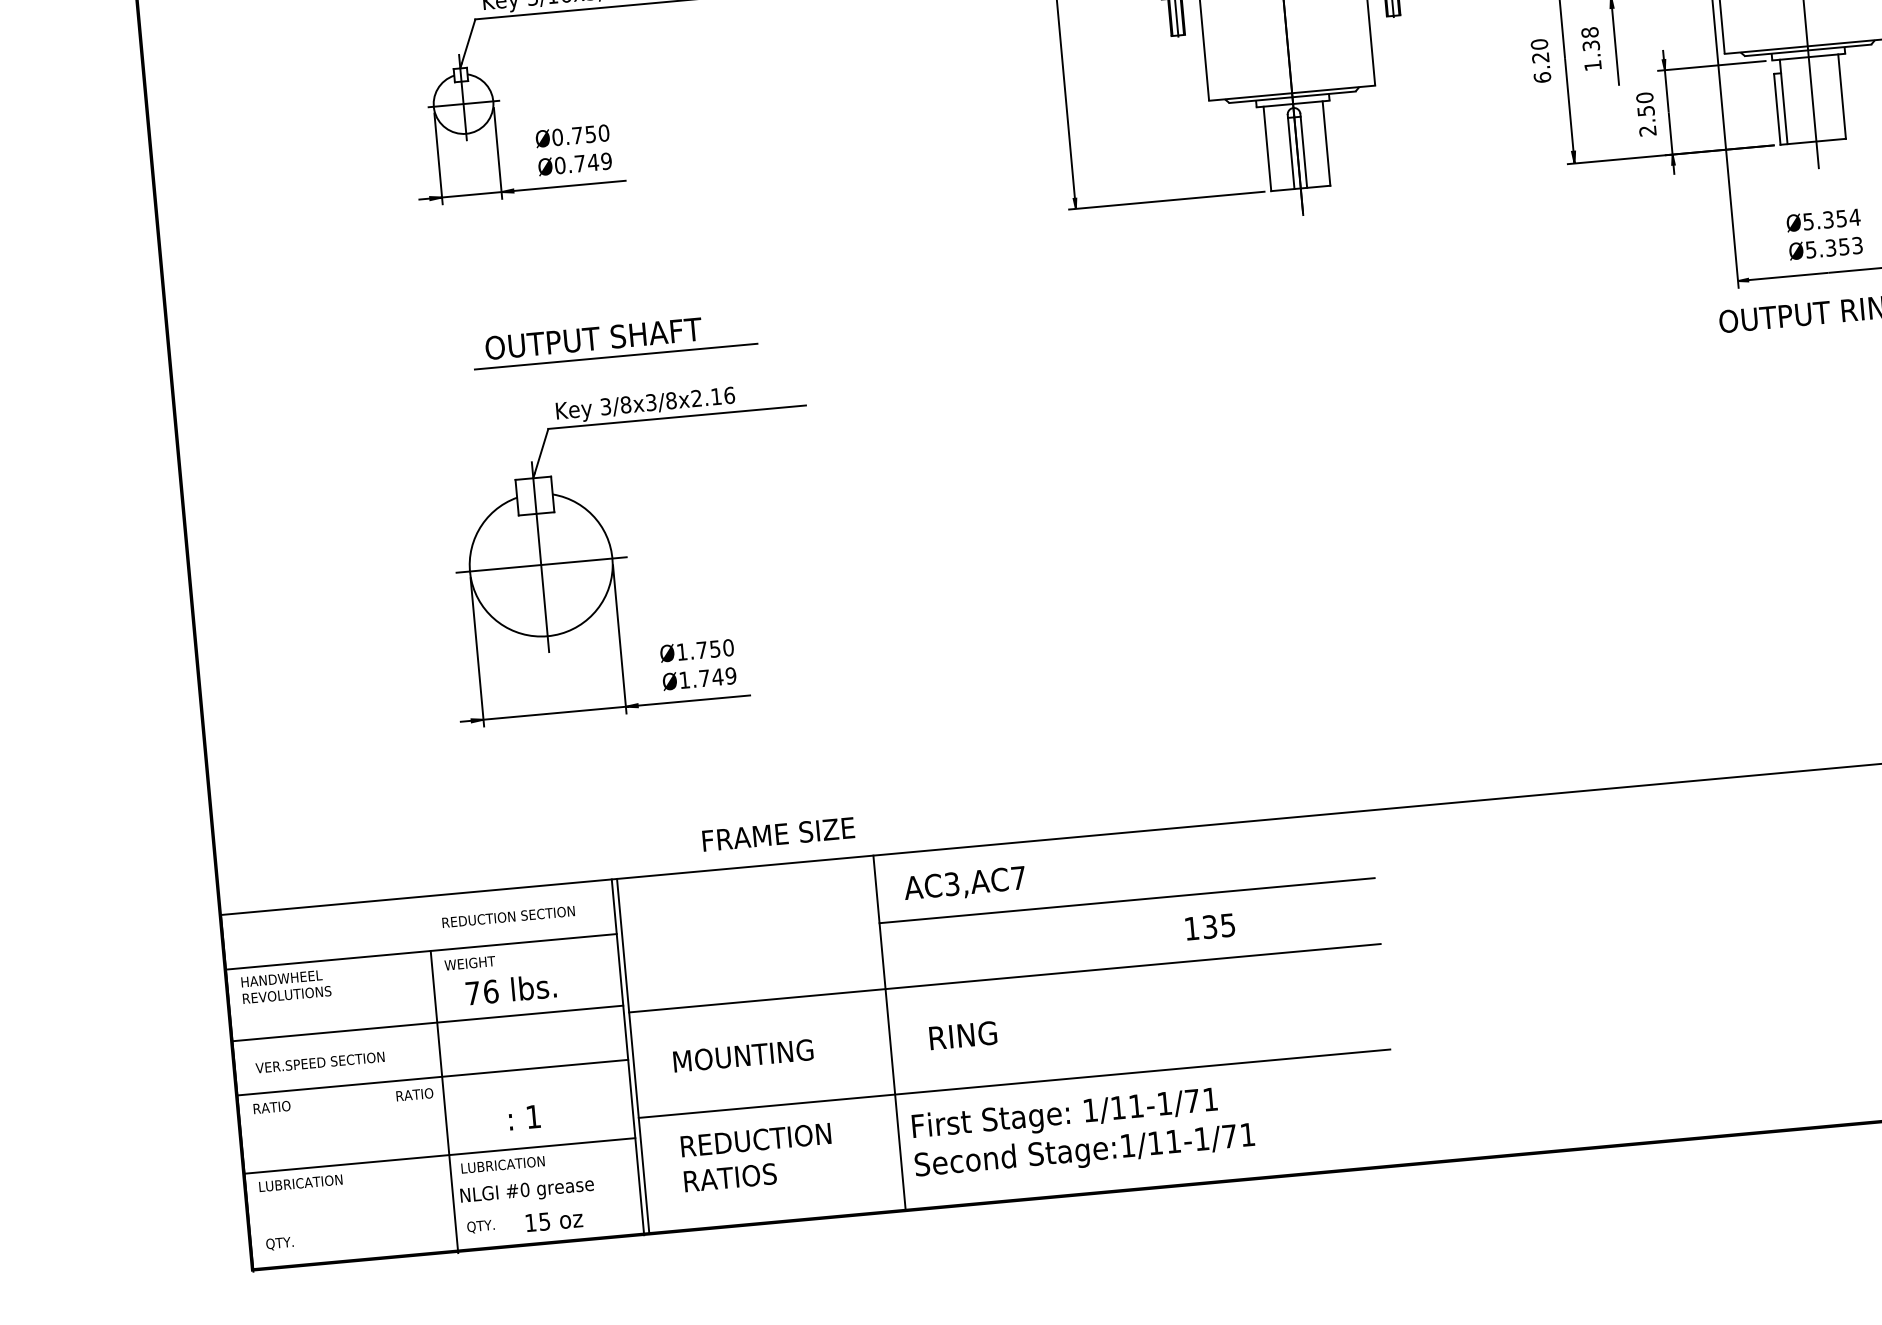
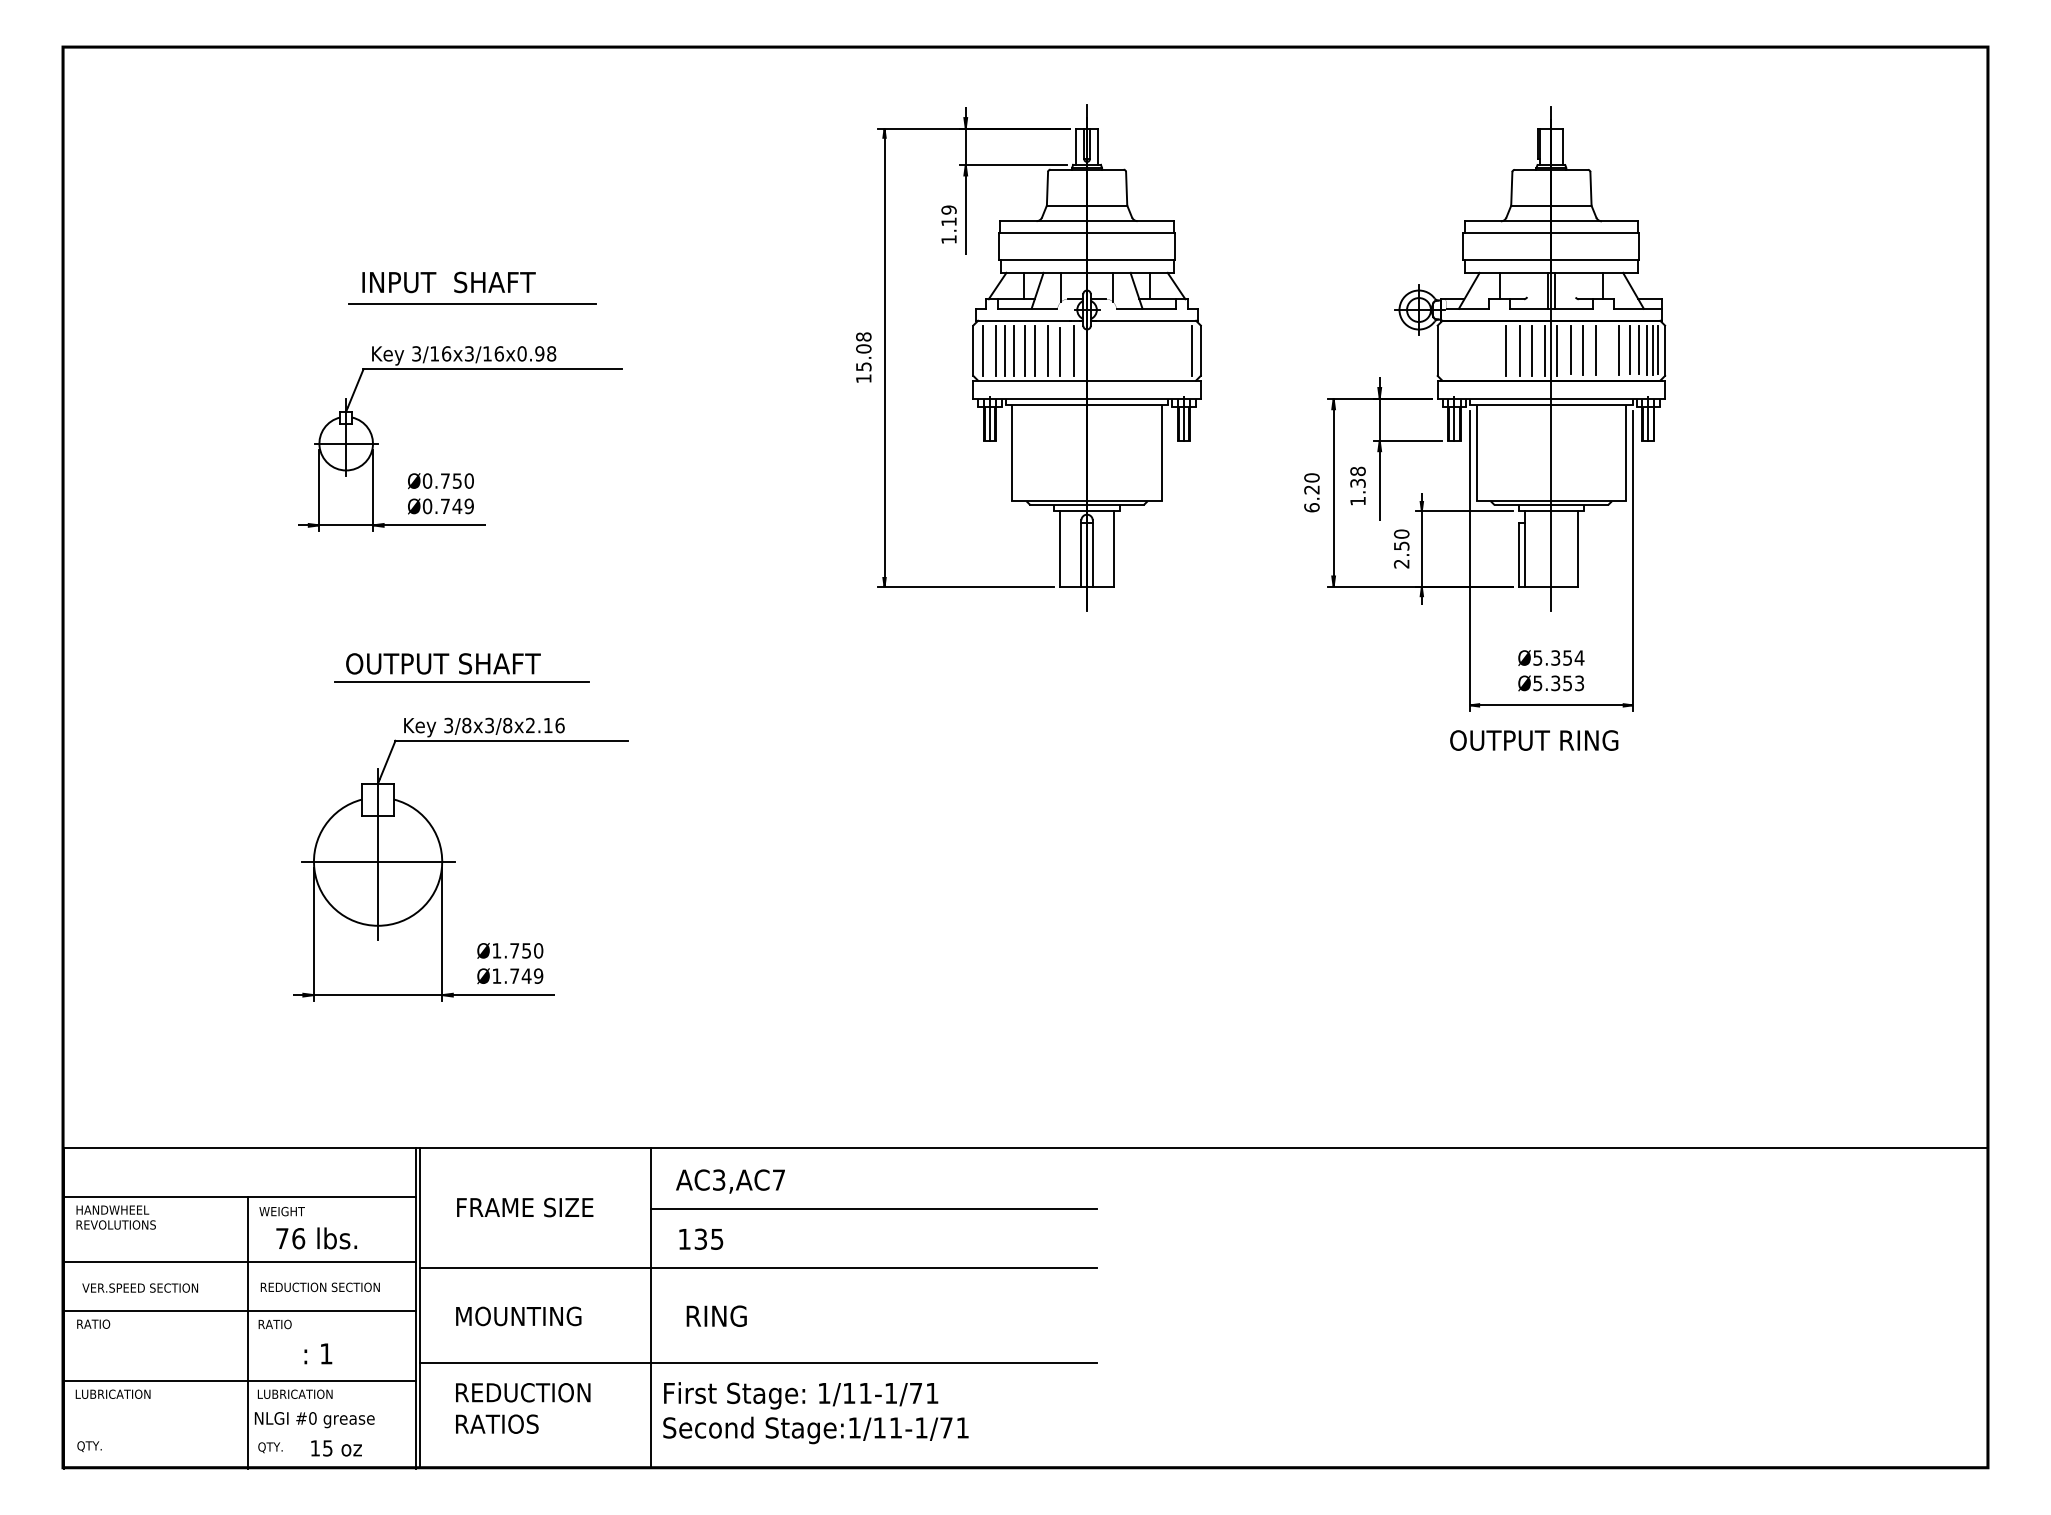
text: (778, 834) -> (525, 1207), moved
text: (507, 916) -> (319, 1286), moved
text: (1210, 926) -> (701, 1238), moved
text: (414, 1094) -> (274, 1324), moved

